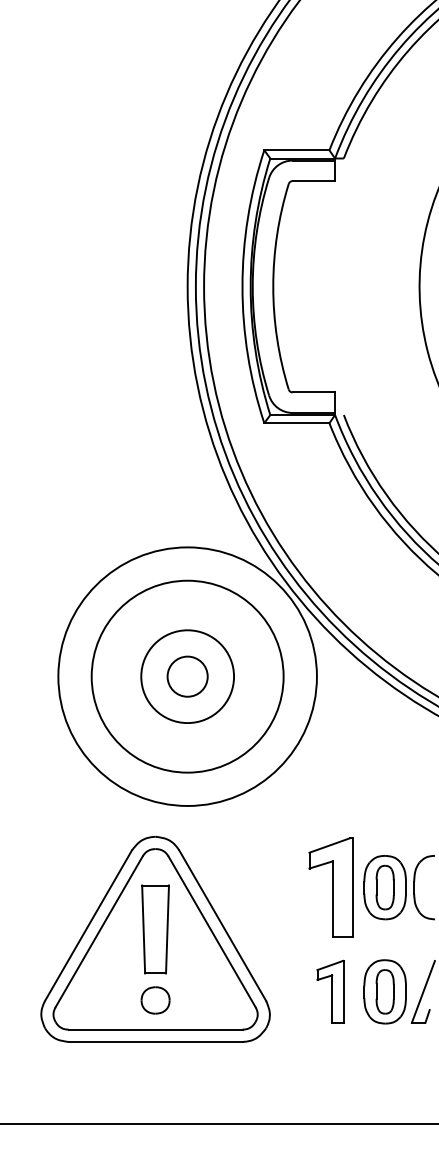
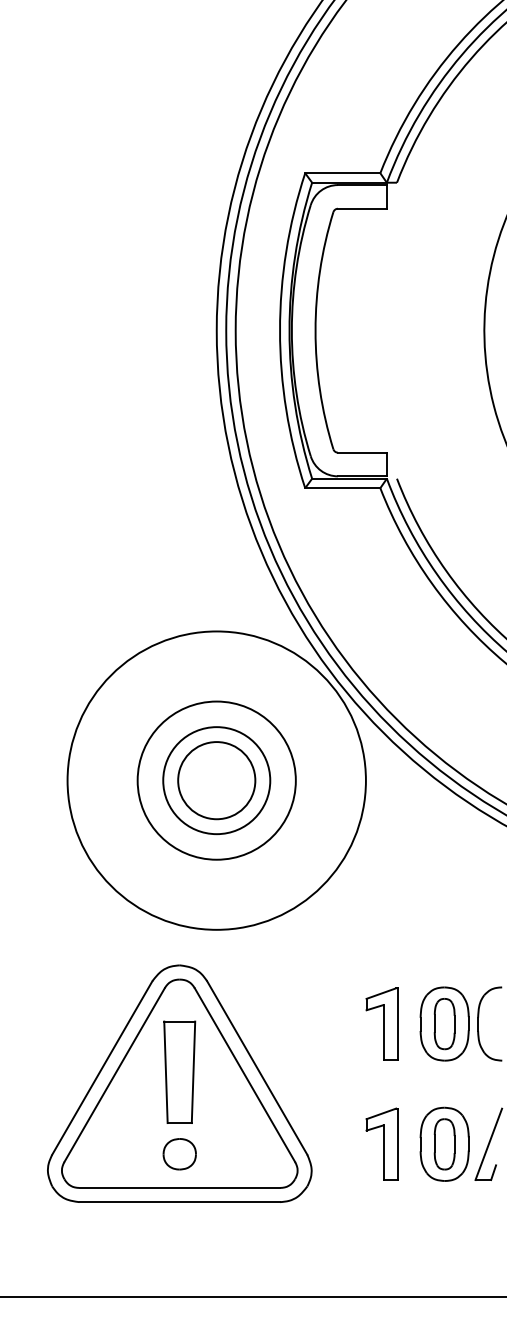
circle: (187, 676) -> (216, 780), size x0.71
circle: (187, 676) -> (216, 780), size x1.67
part: (330, 887) -> (381, 1023), size x0.62

